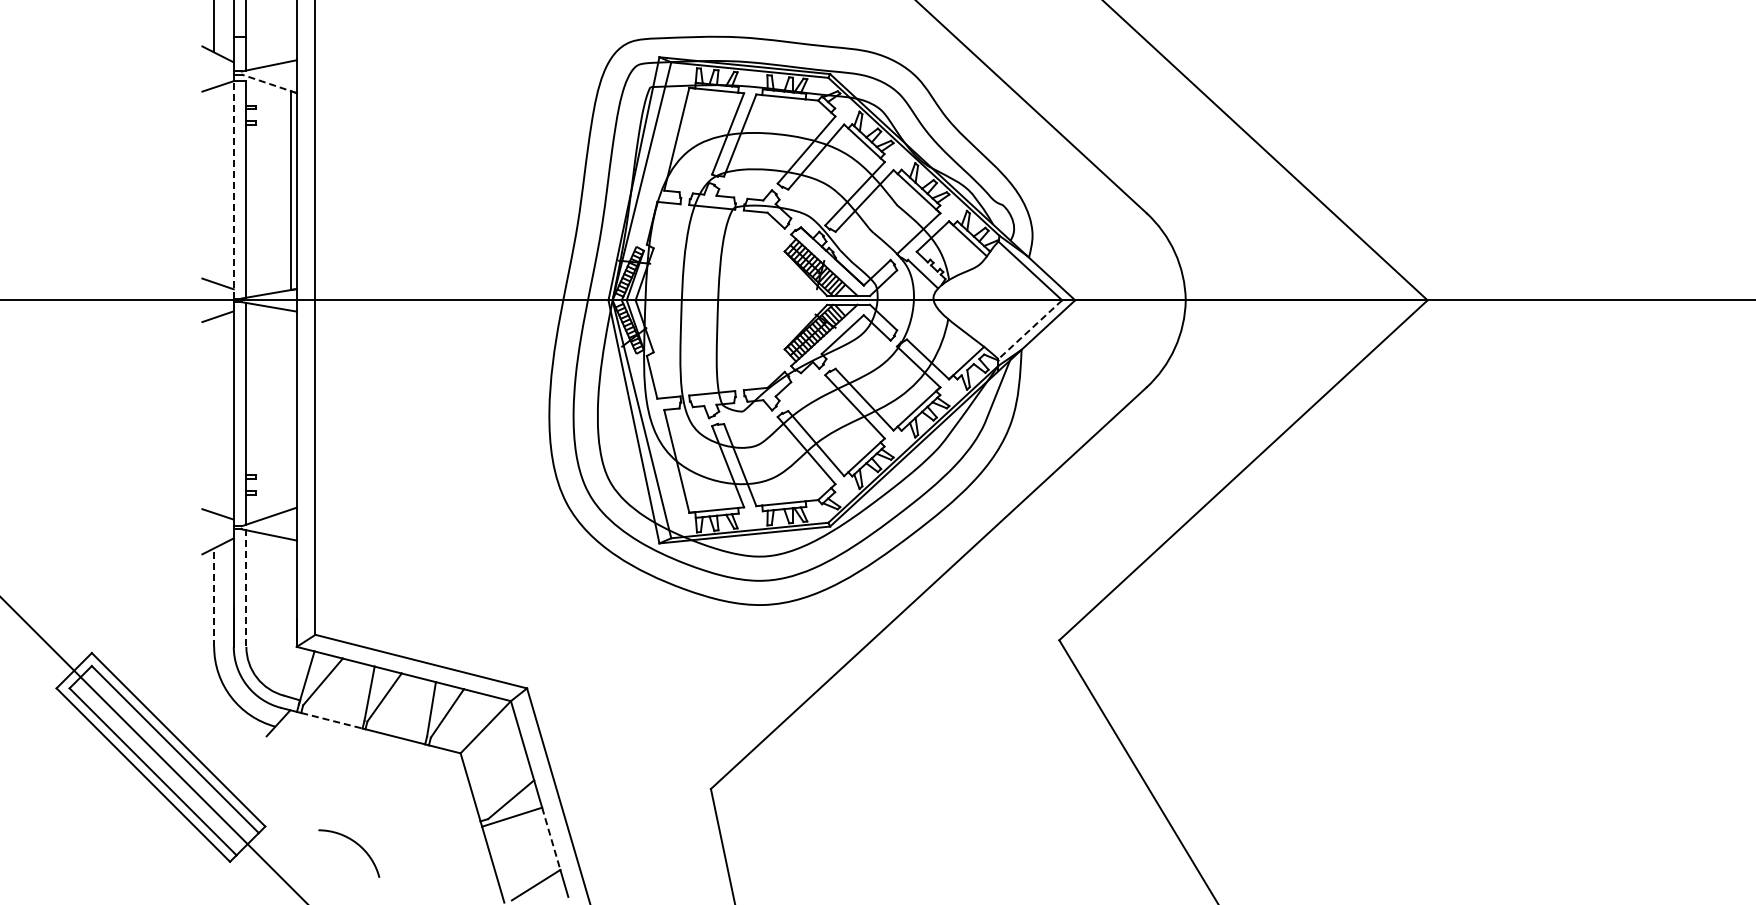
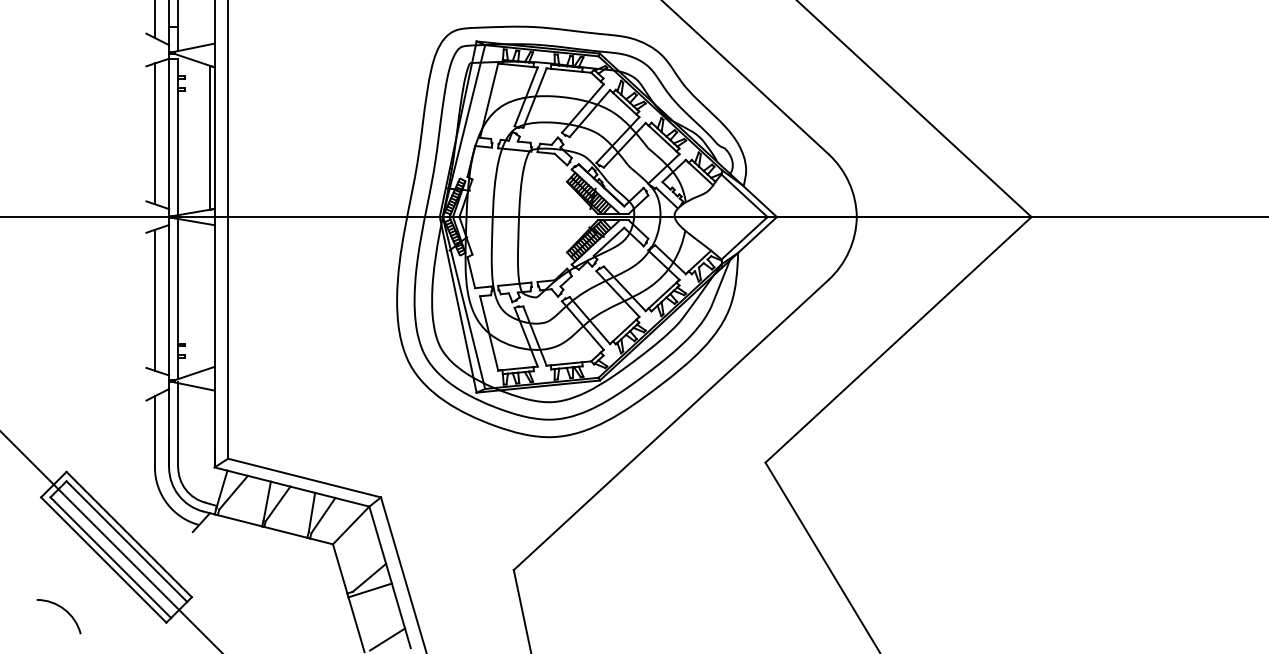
line: (268, 83) -> (194, 60), dashed -> solid
line: (214, 184) -> (155, 133), added
line: (233, 189) -> (168, 137), dashed -> solid
line: (1029, 330) -> (743, 238), dashed -> solid
line: (214, 415) -> (155, 300), added
line: (246, 588) -> (178, 425), dashed -> solid
line: (214, 597) -> (155, 431), dashed -> solid
line: (331, 720) -> (239, 520), dashed -> solid
line: (551, 839) -> (398, 606), dashed -> solid
arc: (357, 845) -> (64, 610), moved

